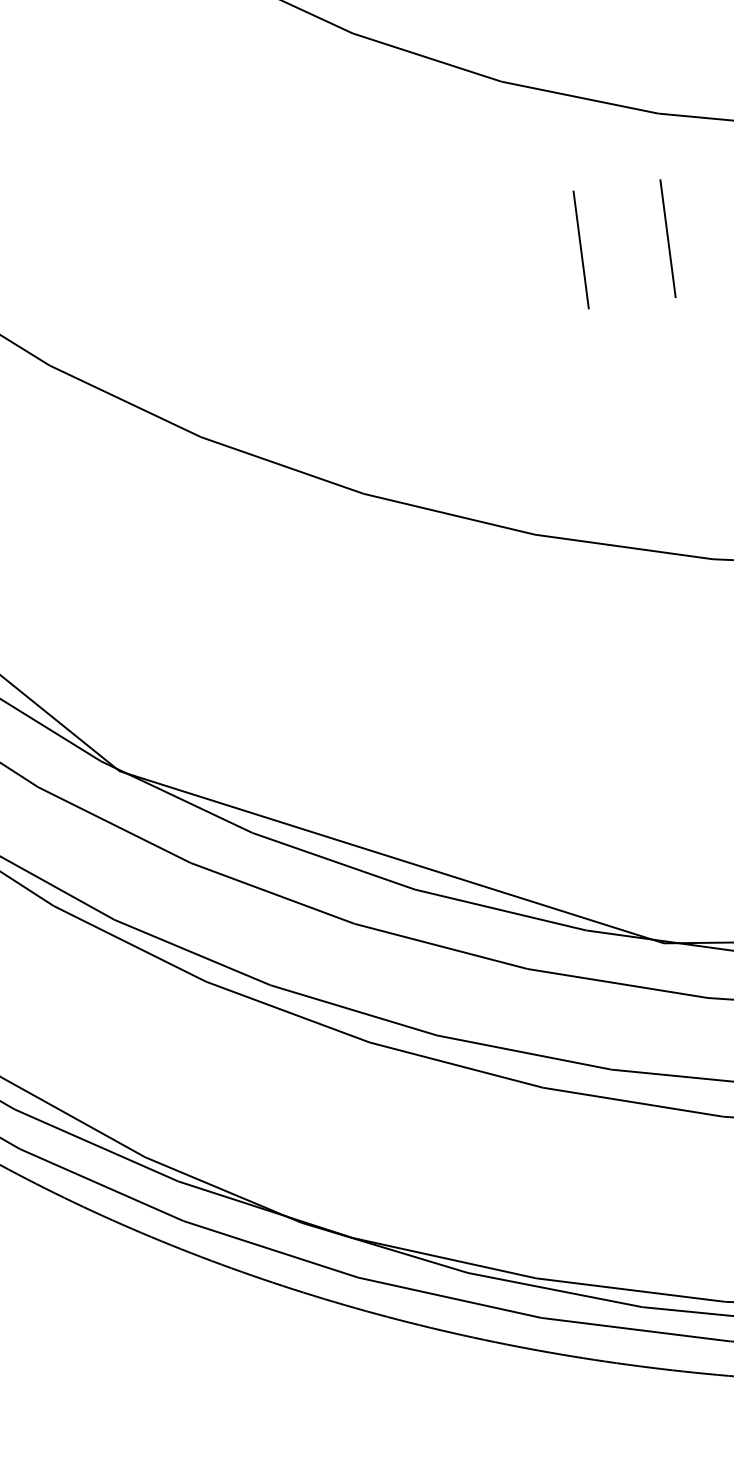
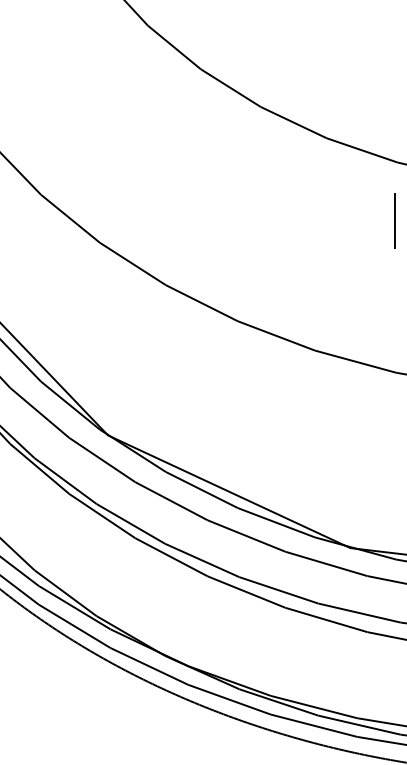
line: (580, 248) -> (353, 220), removed

